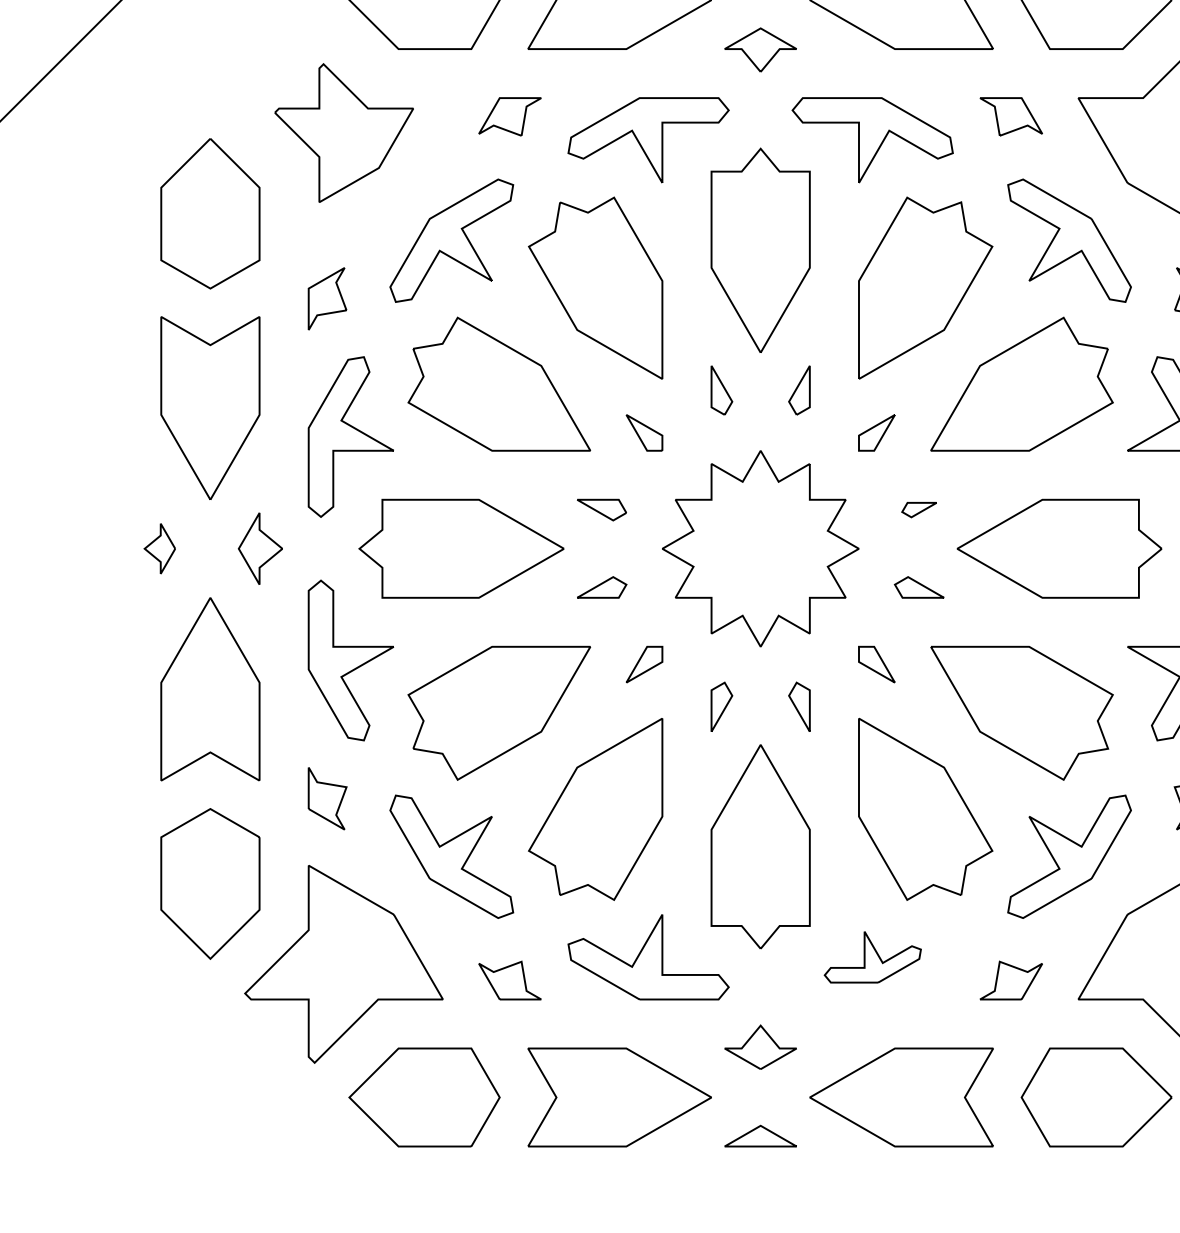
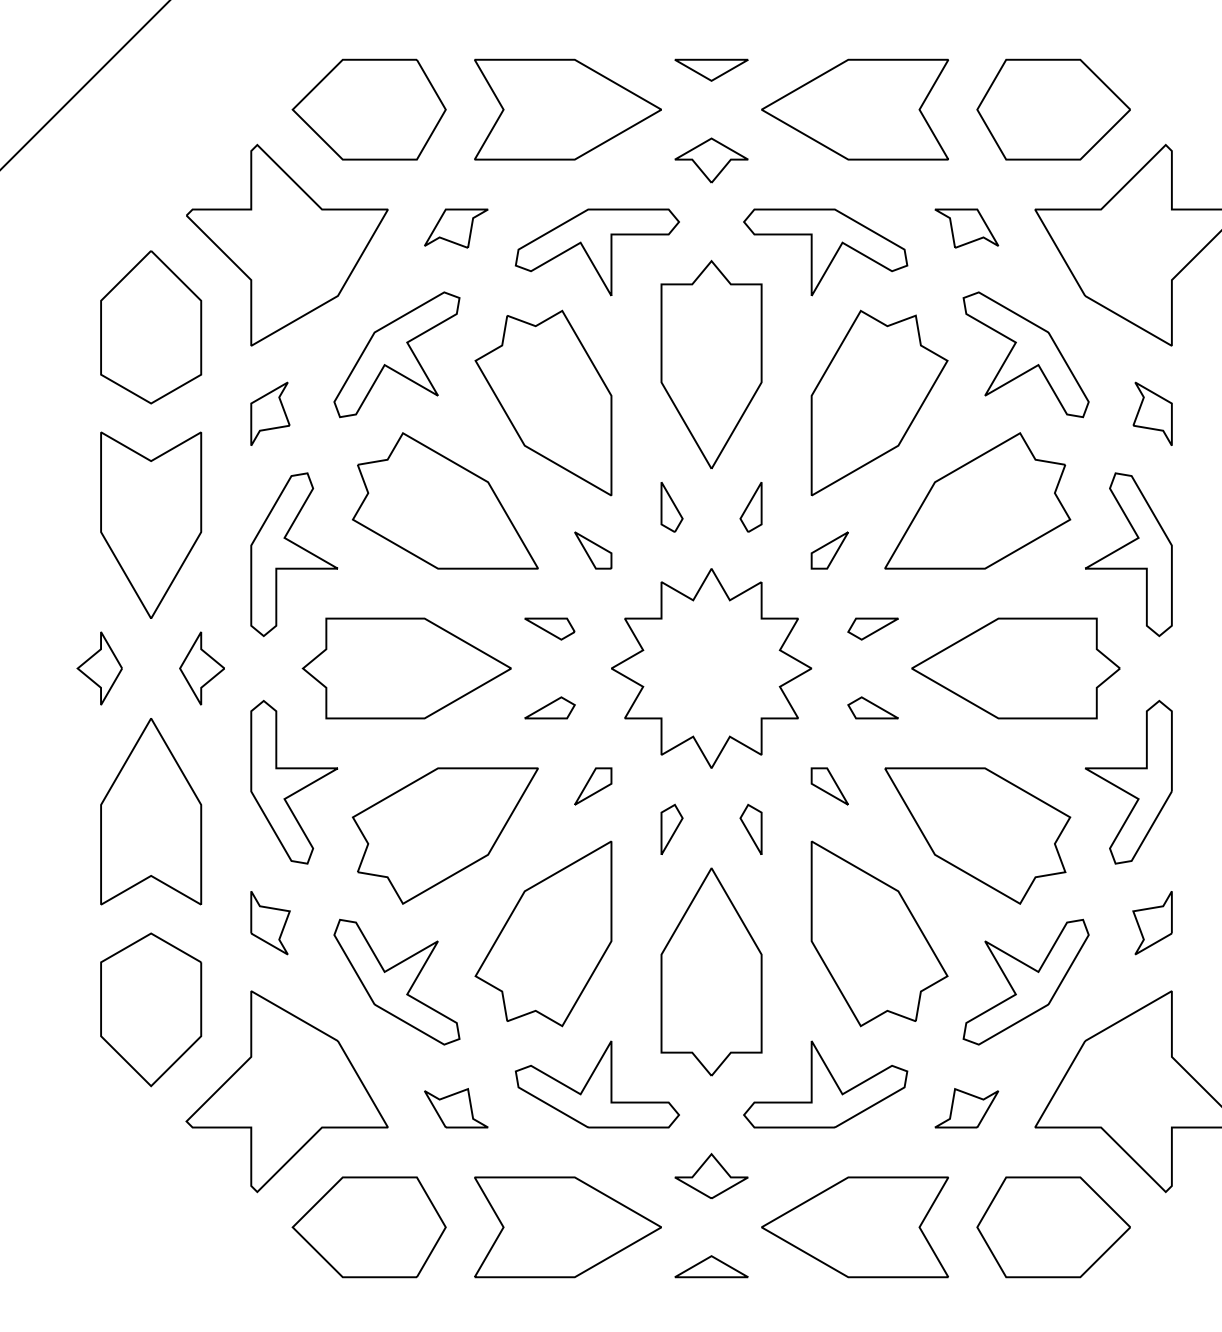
part: (344, 132) -> (287, 244), size x1.43
part: (918, 509) -> (872, 628), size x1.43
part: (159, 548) -> (99, 668), size x1.43
part: (872, 957) -> (825, 1084), size x1.67

